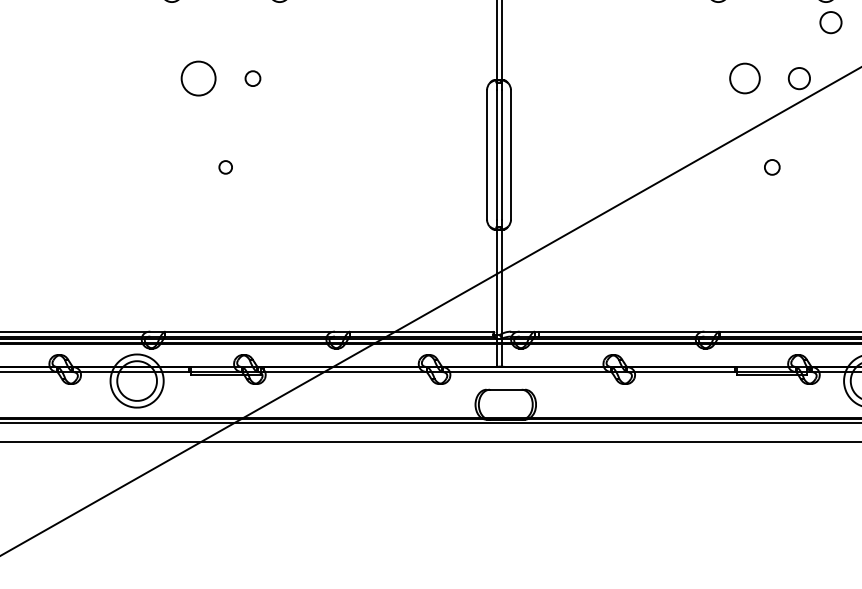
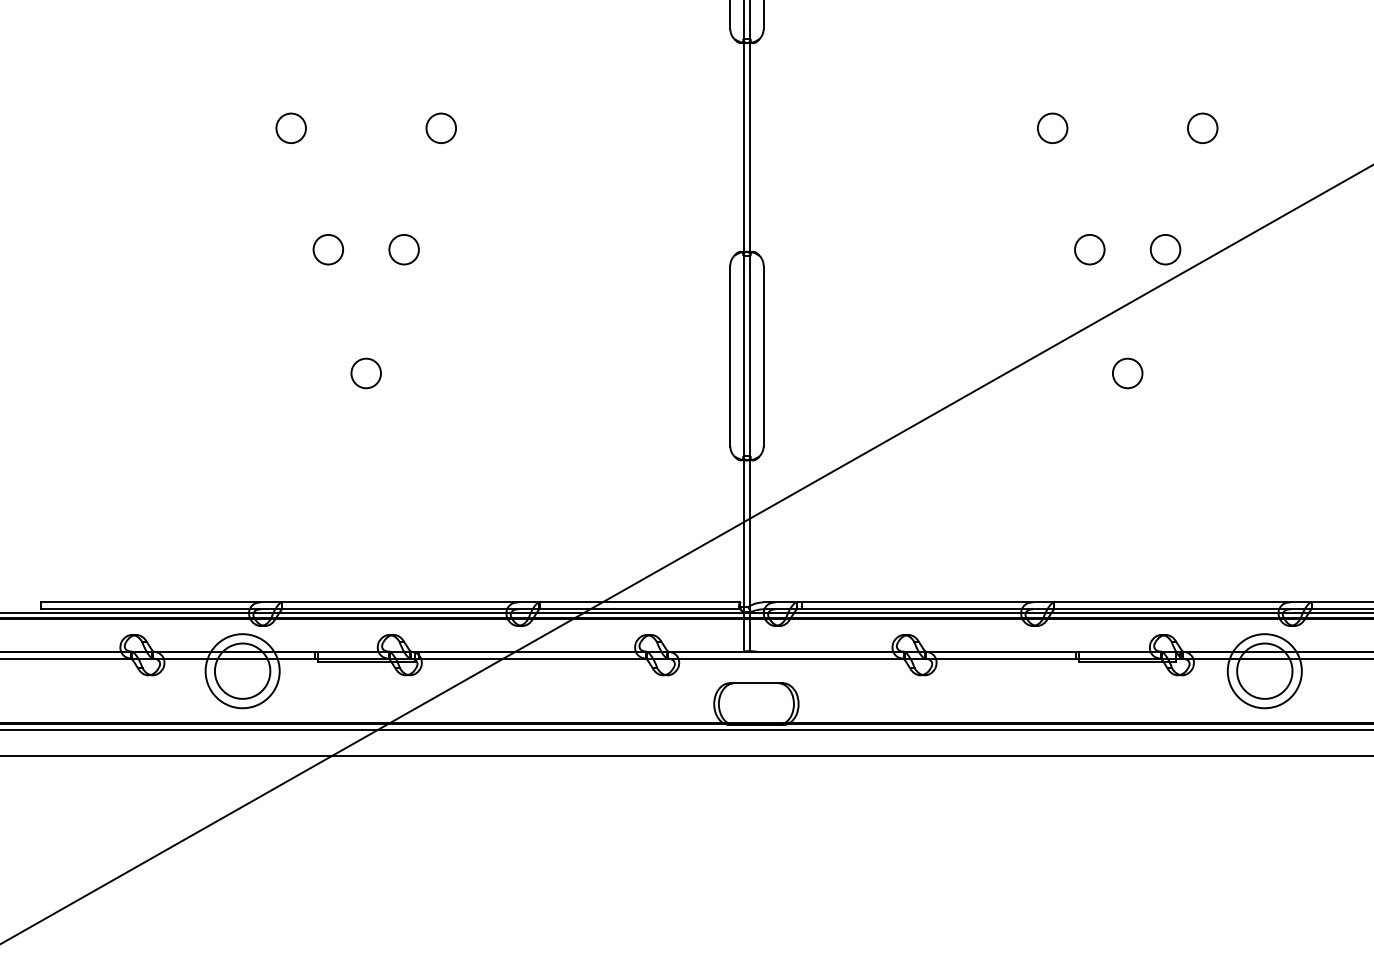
circle: (830, 22) -> (1209, 171), removed
circle: (198, 78) -> (328, 249), size x0.62
circle: (252, 78) -> (403, 249), size x1.43
circle: (744, 78) -> (1089, 249), size x0.71
circle: (225, 167) -> (365, 373), size x1.67
circle: (772, 167) -> (1127, 373), size x1.43

